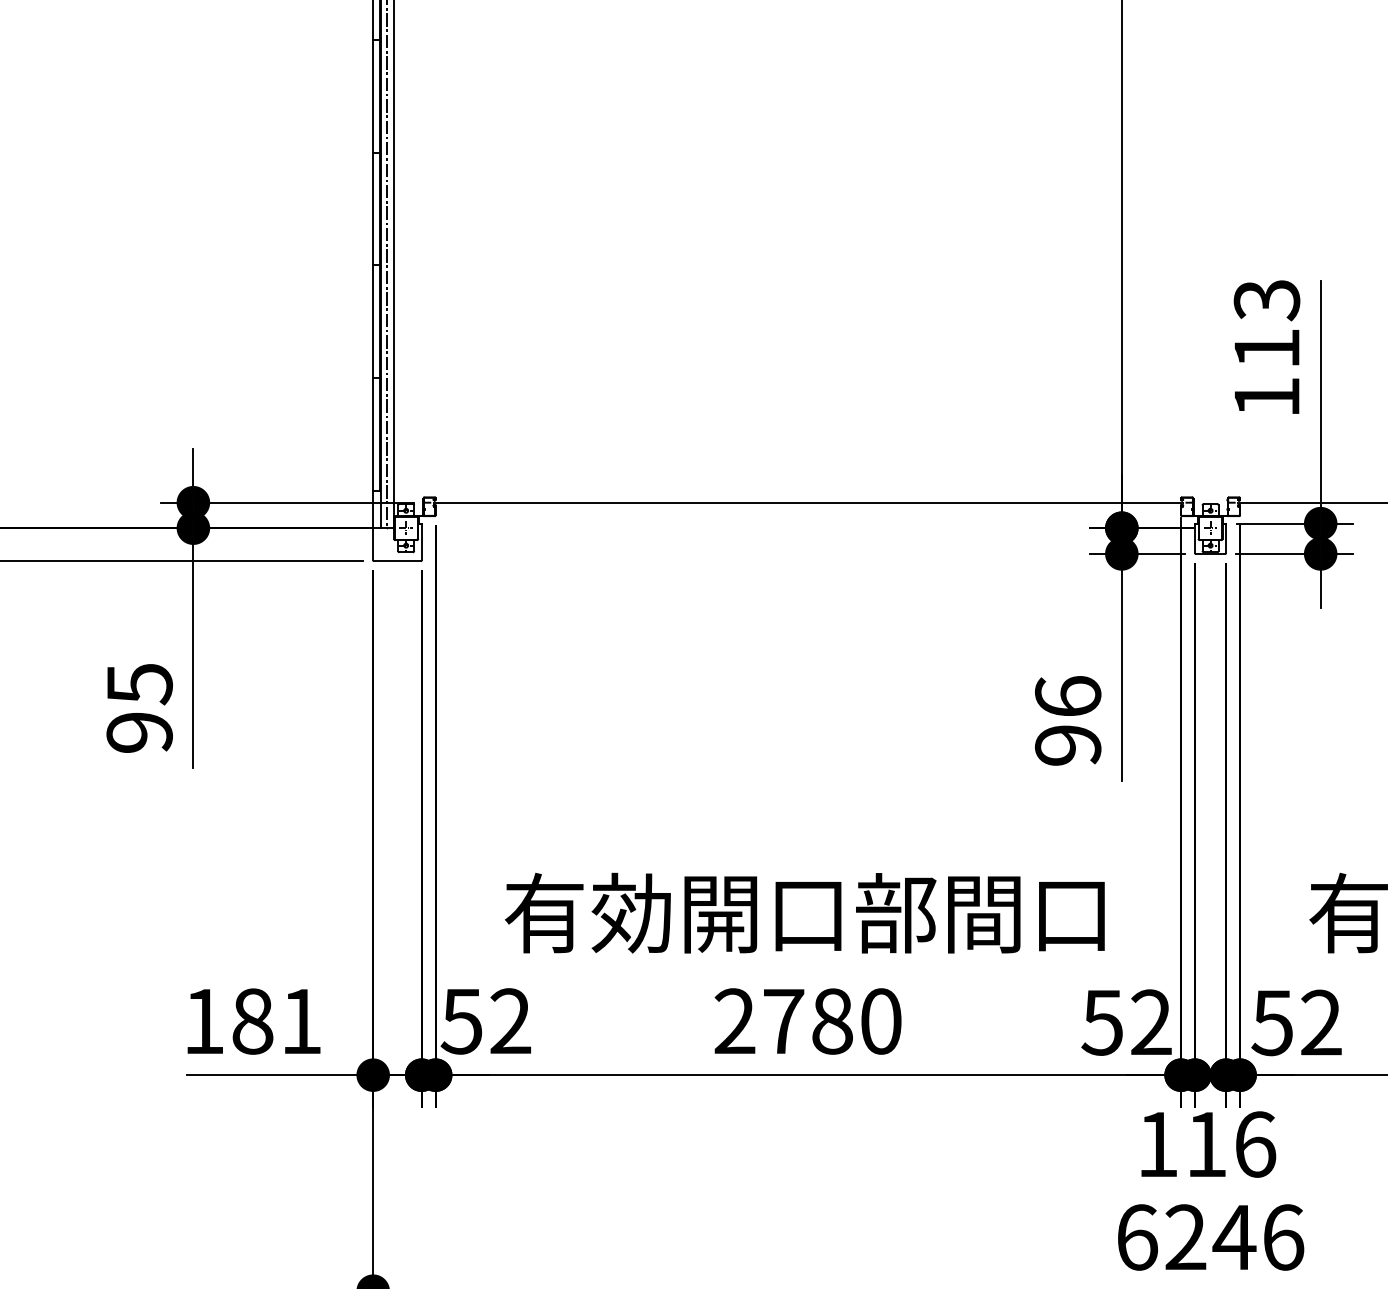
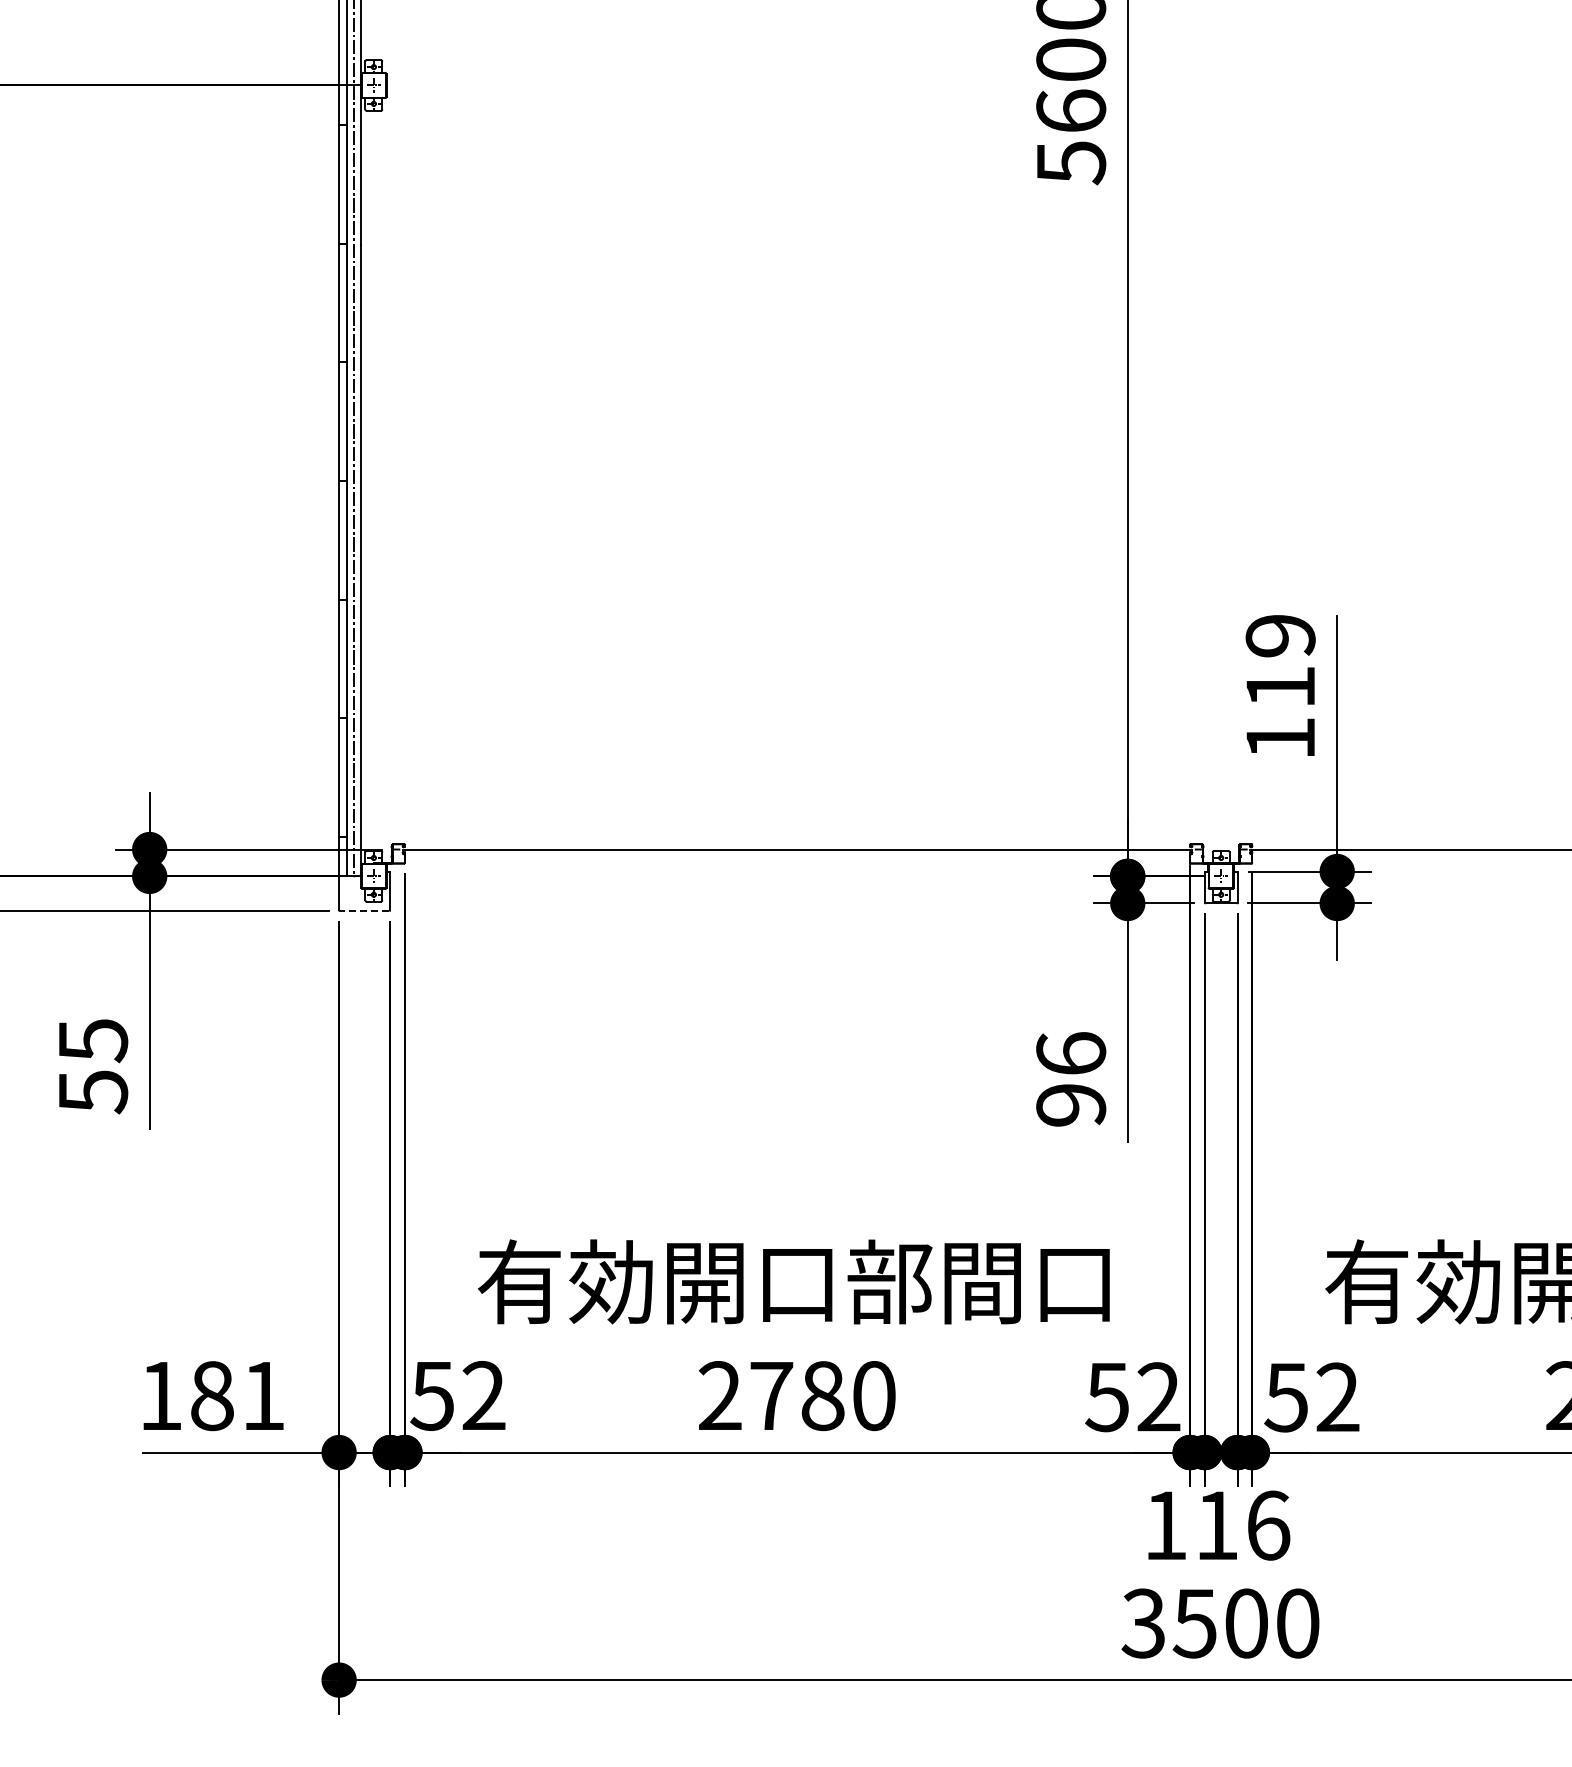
text: (1266, 300) -> (1280, 636), 113 -> 119
line: (397, 561) -> (364, 911), solid -> dashed
text: (140, 733) -> (93, 1092), 95 -> 55
text: (1209, 1237) -> (1220, 1623), 6246 -> 3500

